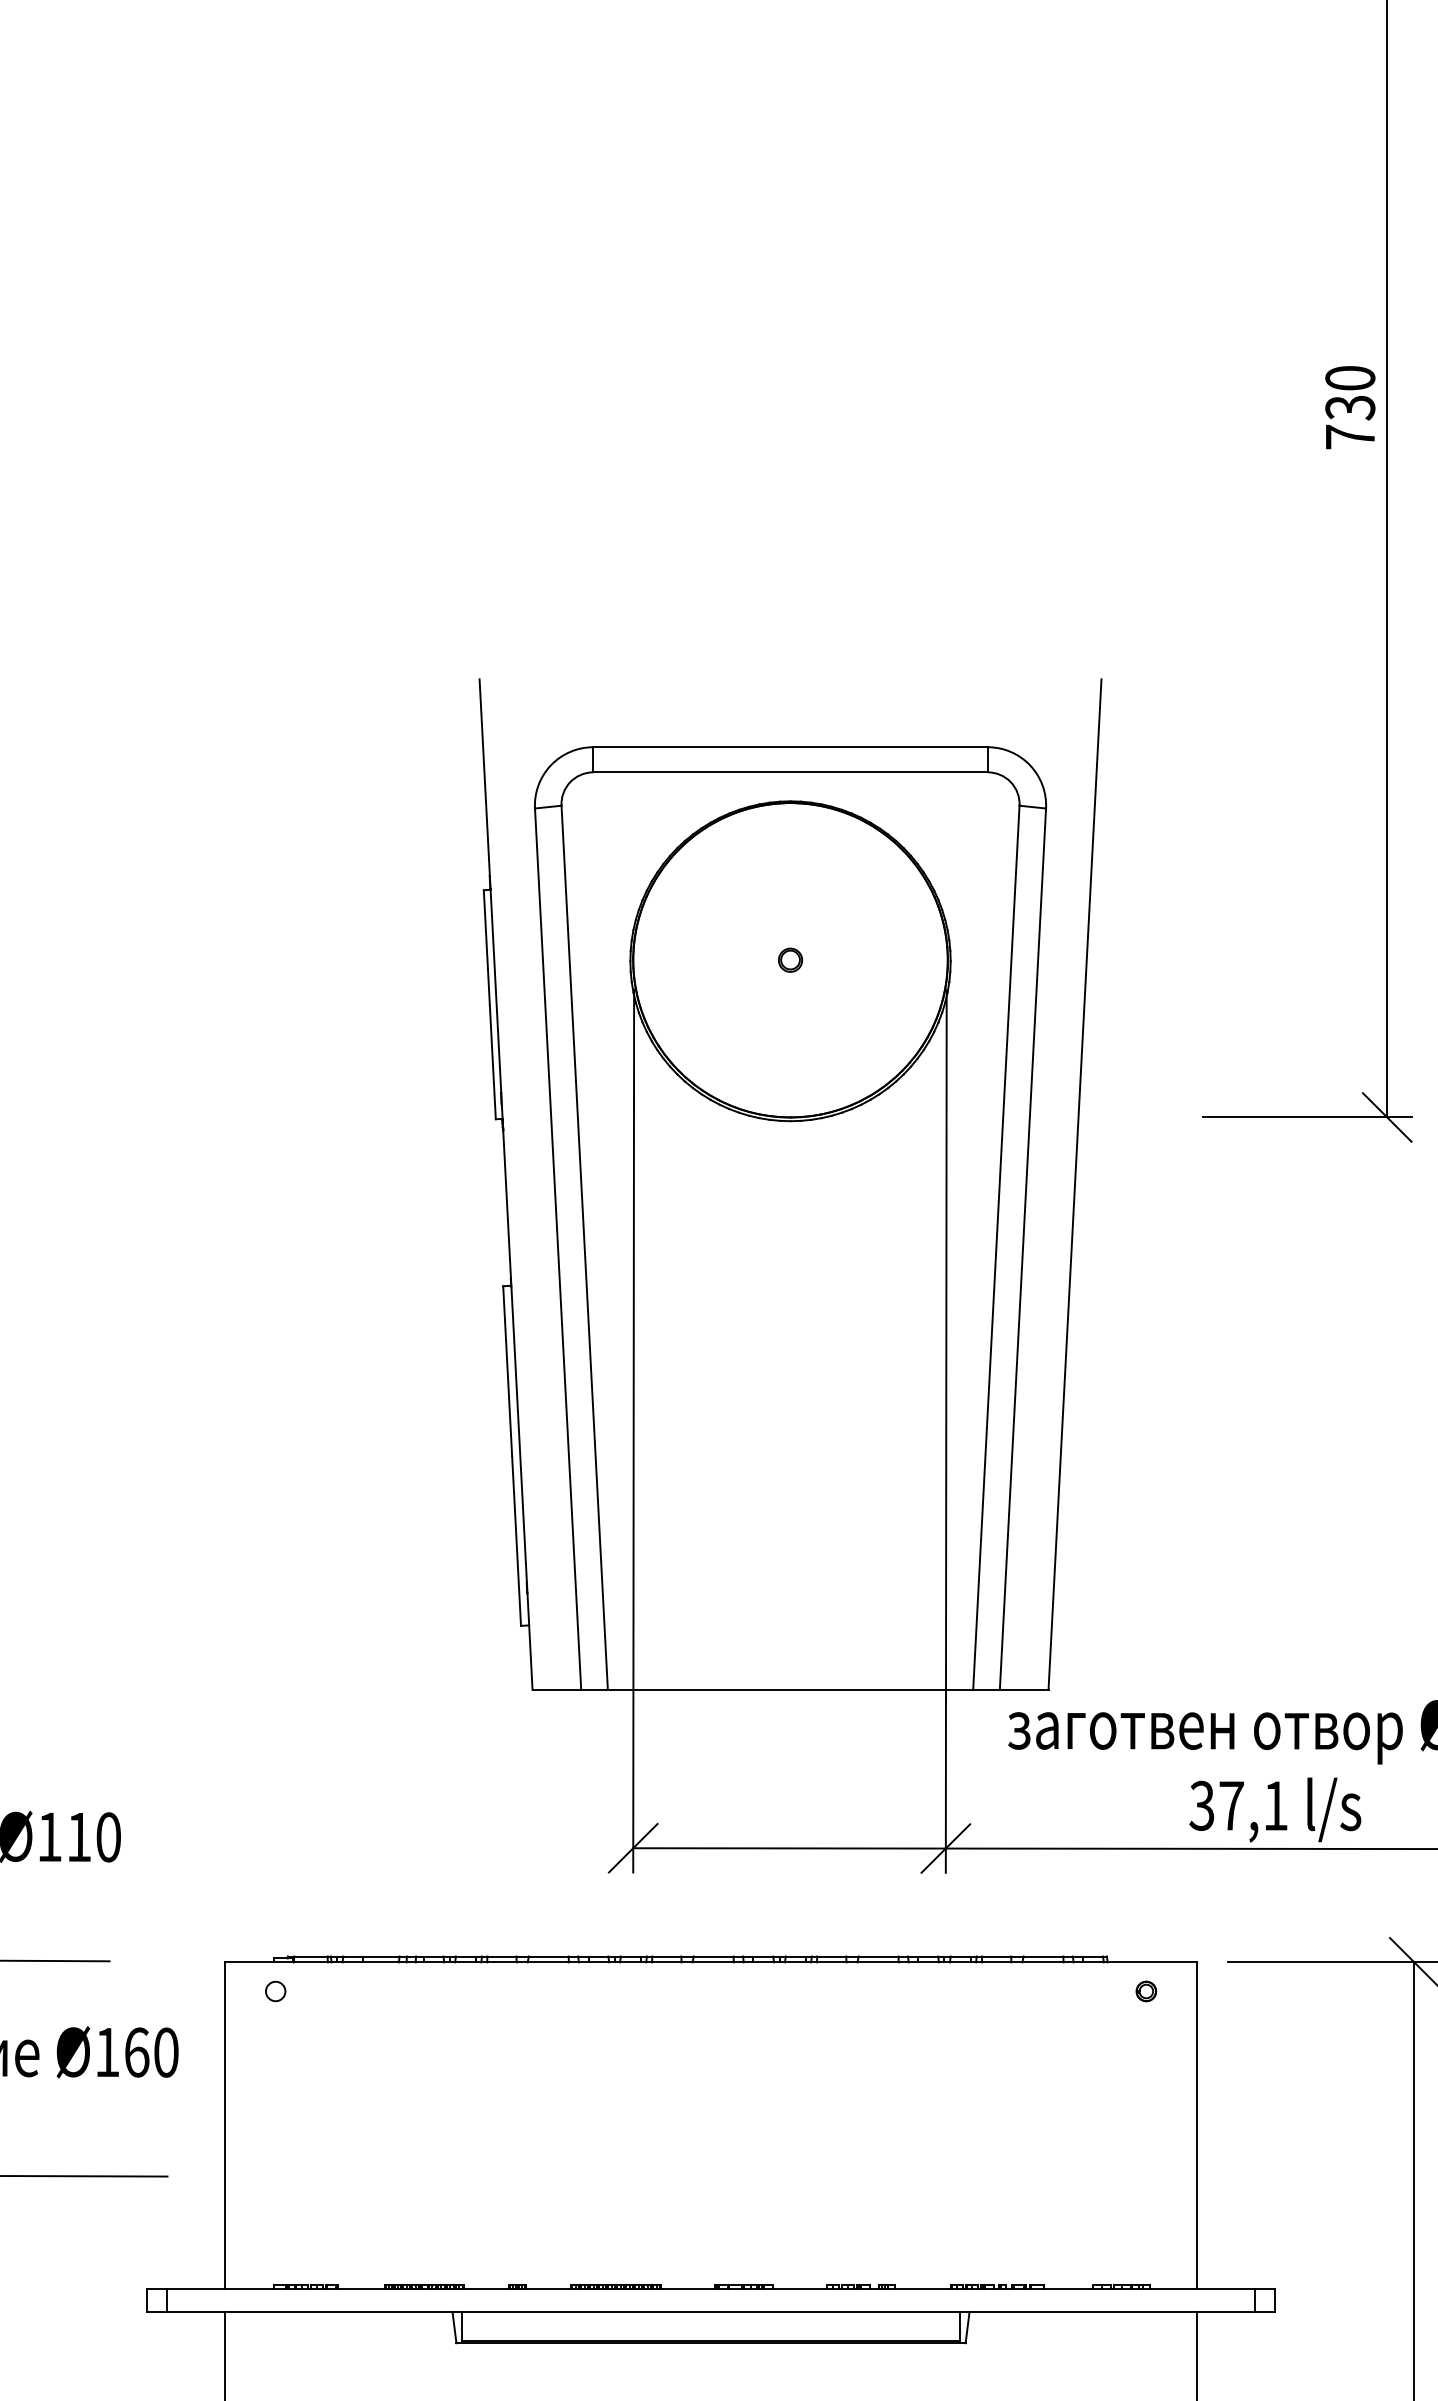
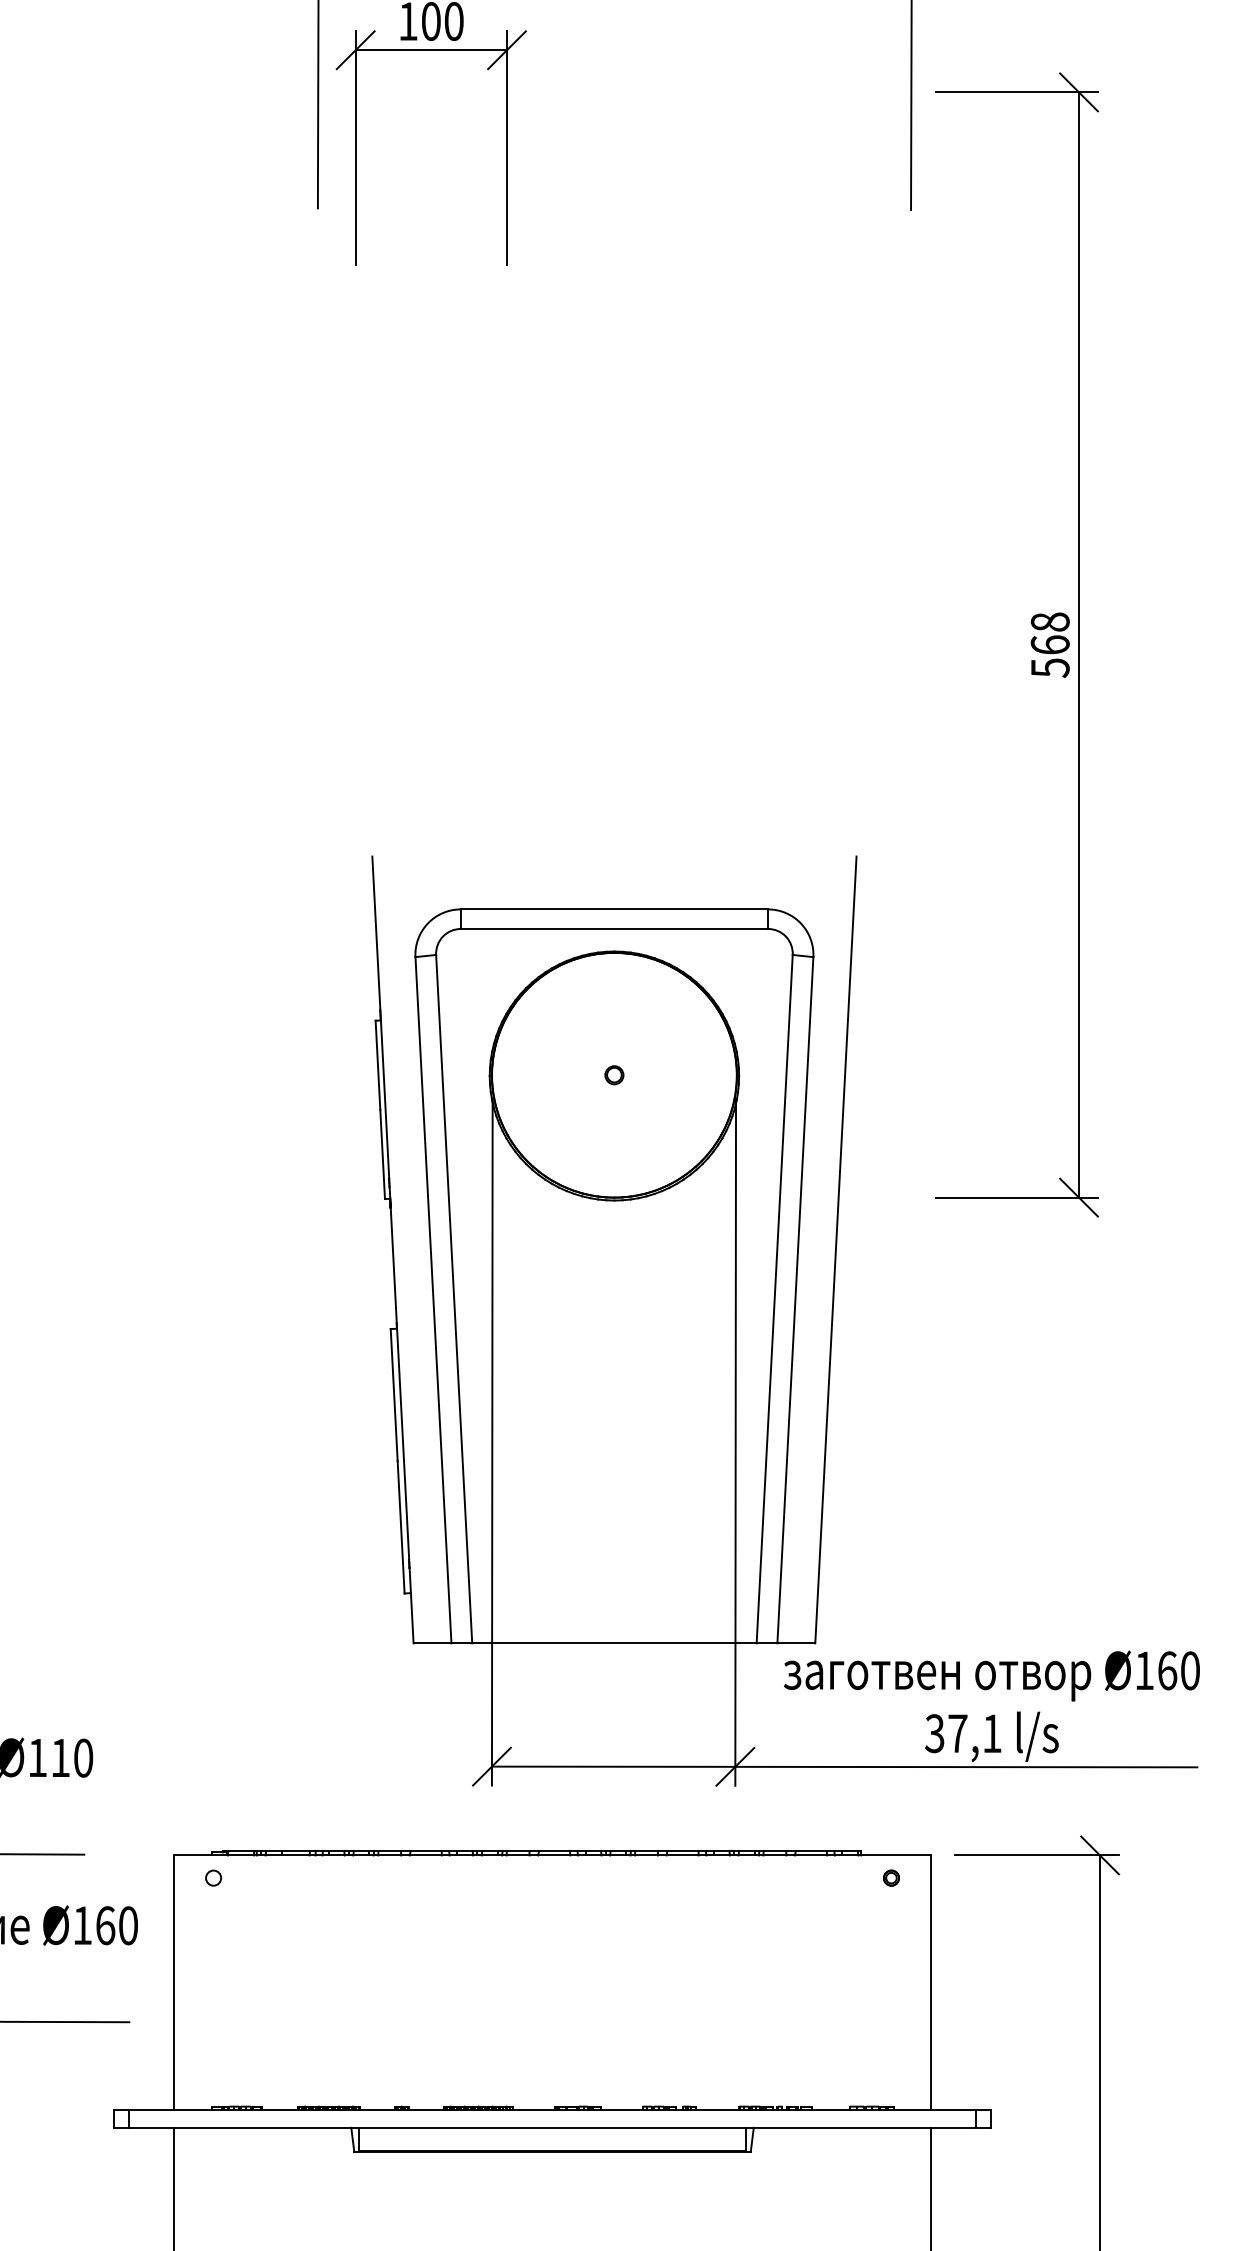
text: (1349, 406) -> (1049, 644), 730 -> 568

